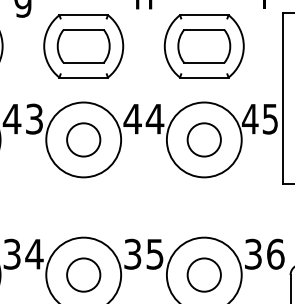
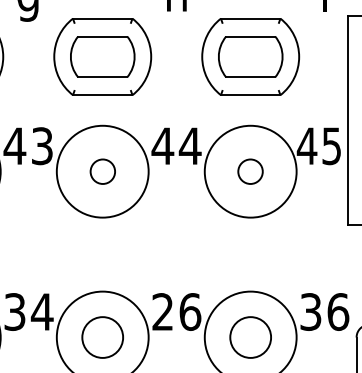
circle: (83, 139) -> (102, 171), size x0.6
circle: (203, 139) -> (249, 171), size x0.6
text: (144, 253) -> (177, 311), 35 -> 26

